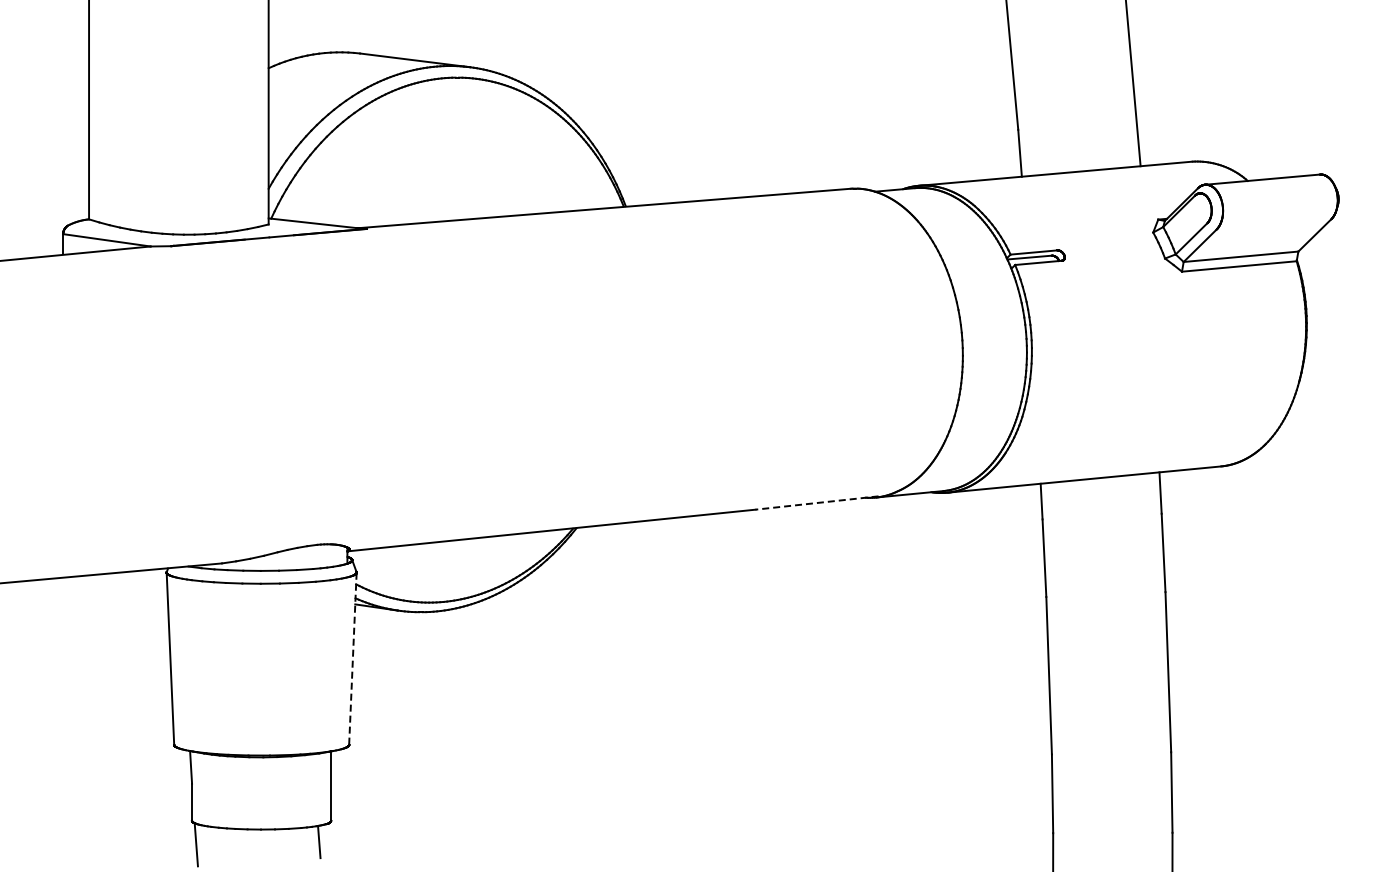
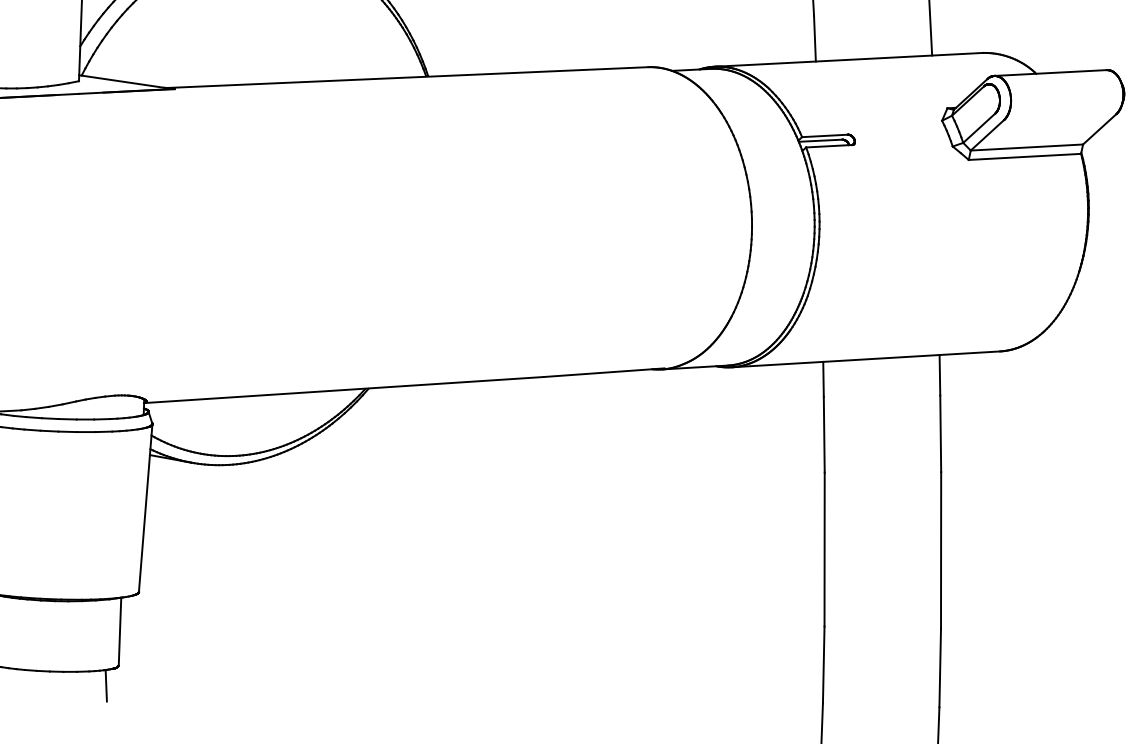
line: (817, 503) -> (604, 373), dashed -> solid
line: (352, 659) -> (145, 508), dashed -> solid

